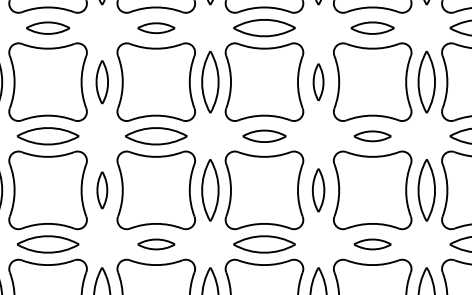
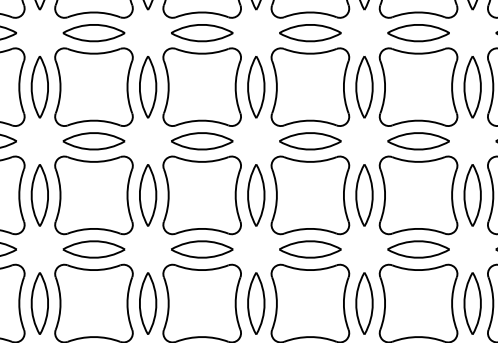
part: (47, 28) -> (93, 33), size x1.43
part: (156, 28) -> (202, 33), size x1.67
part: (372, 28) -> (418, 33), size x1.43
part: (102, 82) -> (148, 87), size x1.43
part: (318, 82) -> (364, 87), size x1.67
part: (264, 136) -> (310, 141), size x1.43
part: (372, 136) -> (418, 141), size x1.67
part: (102, 190) -> (148, 195), size x1.67
part: (318, 190) -> (364, 195), size x1.43
part: (156, 244) -> (202, 249), size x1.67
part: (372, 244) -> (418, 249), size x1.67

